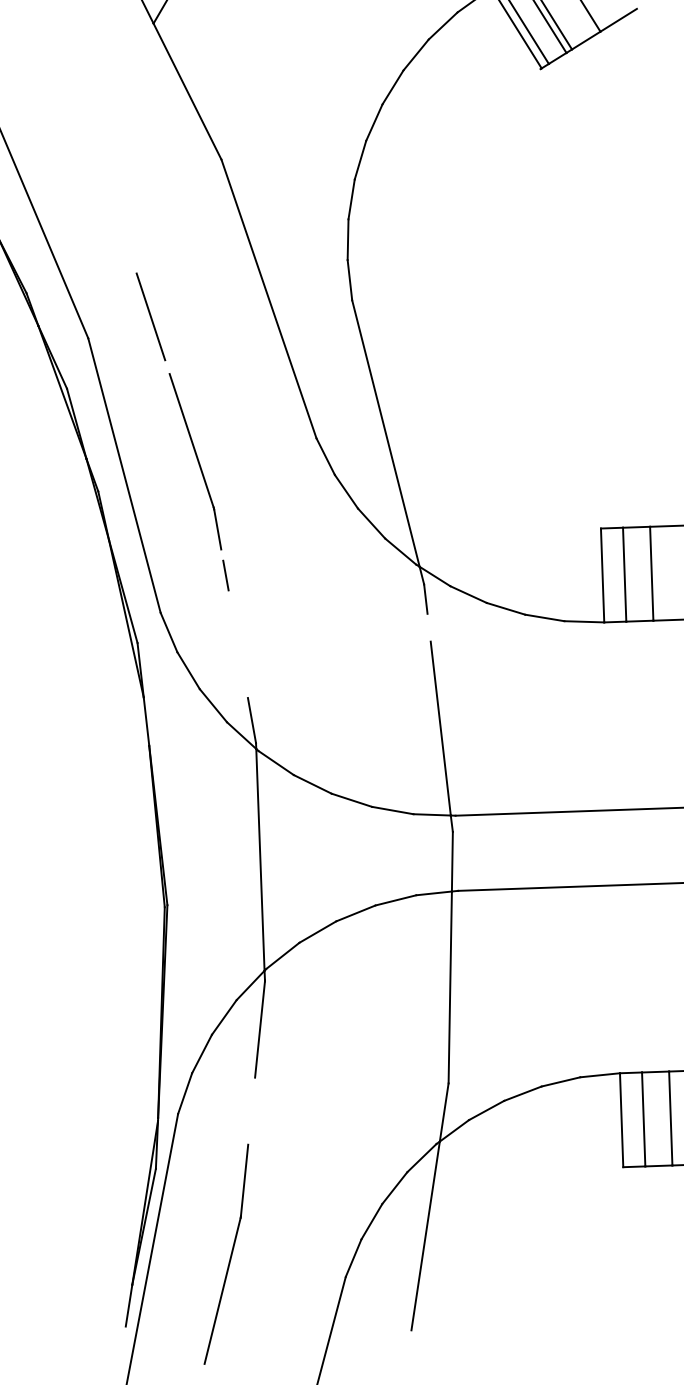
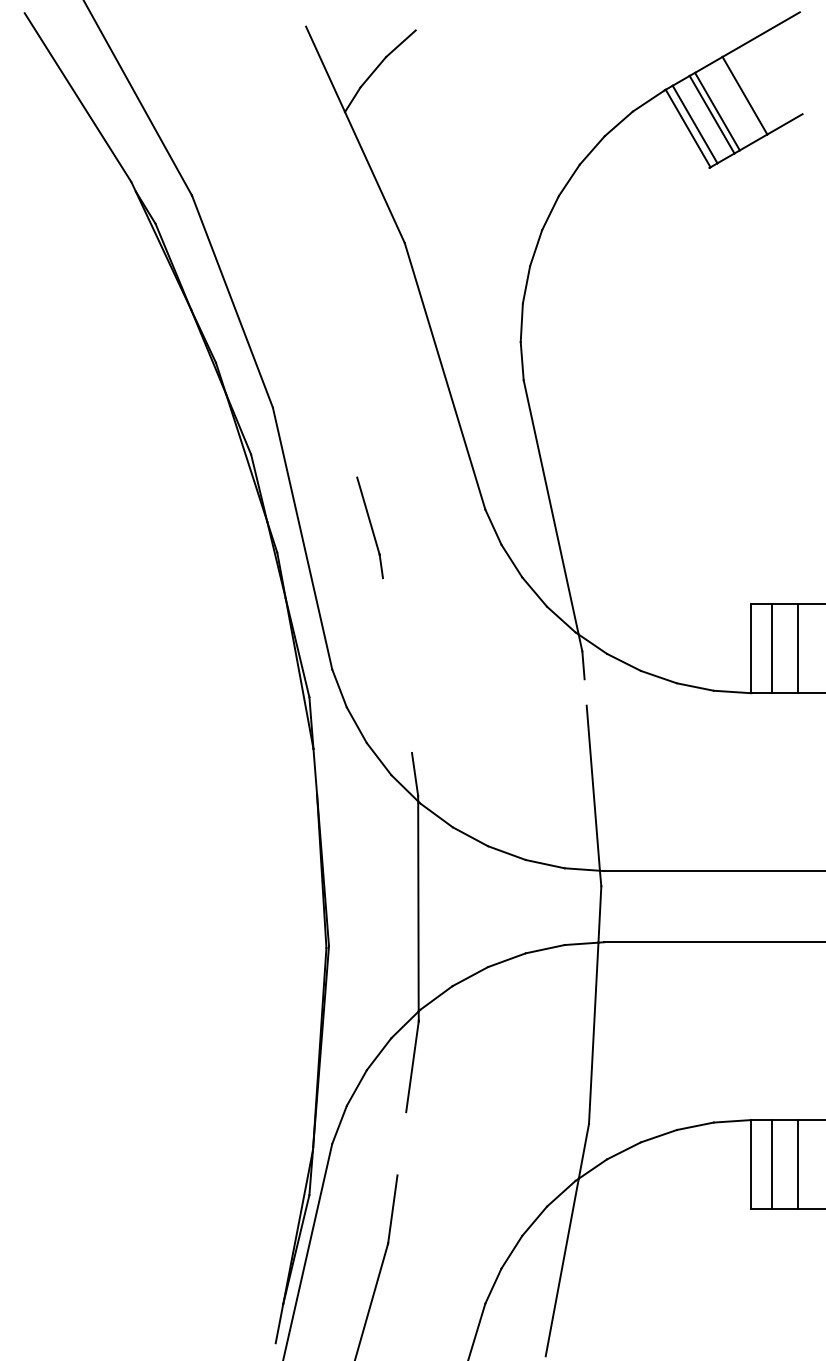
line: (150, 315) -> (332, 388), removed
part: (194, 461) -> (369, 527), size x0.6
line: (226, 575) -> (395, 636), removed

